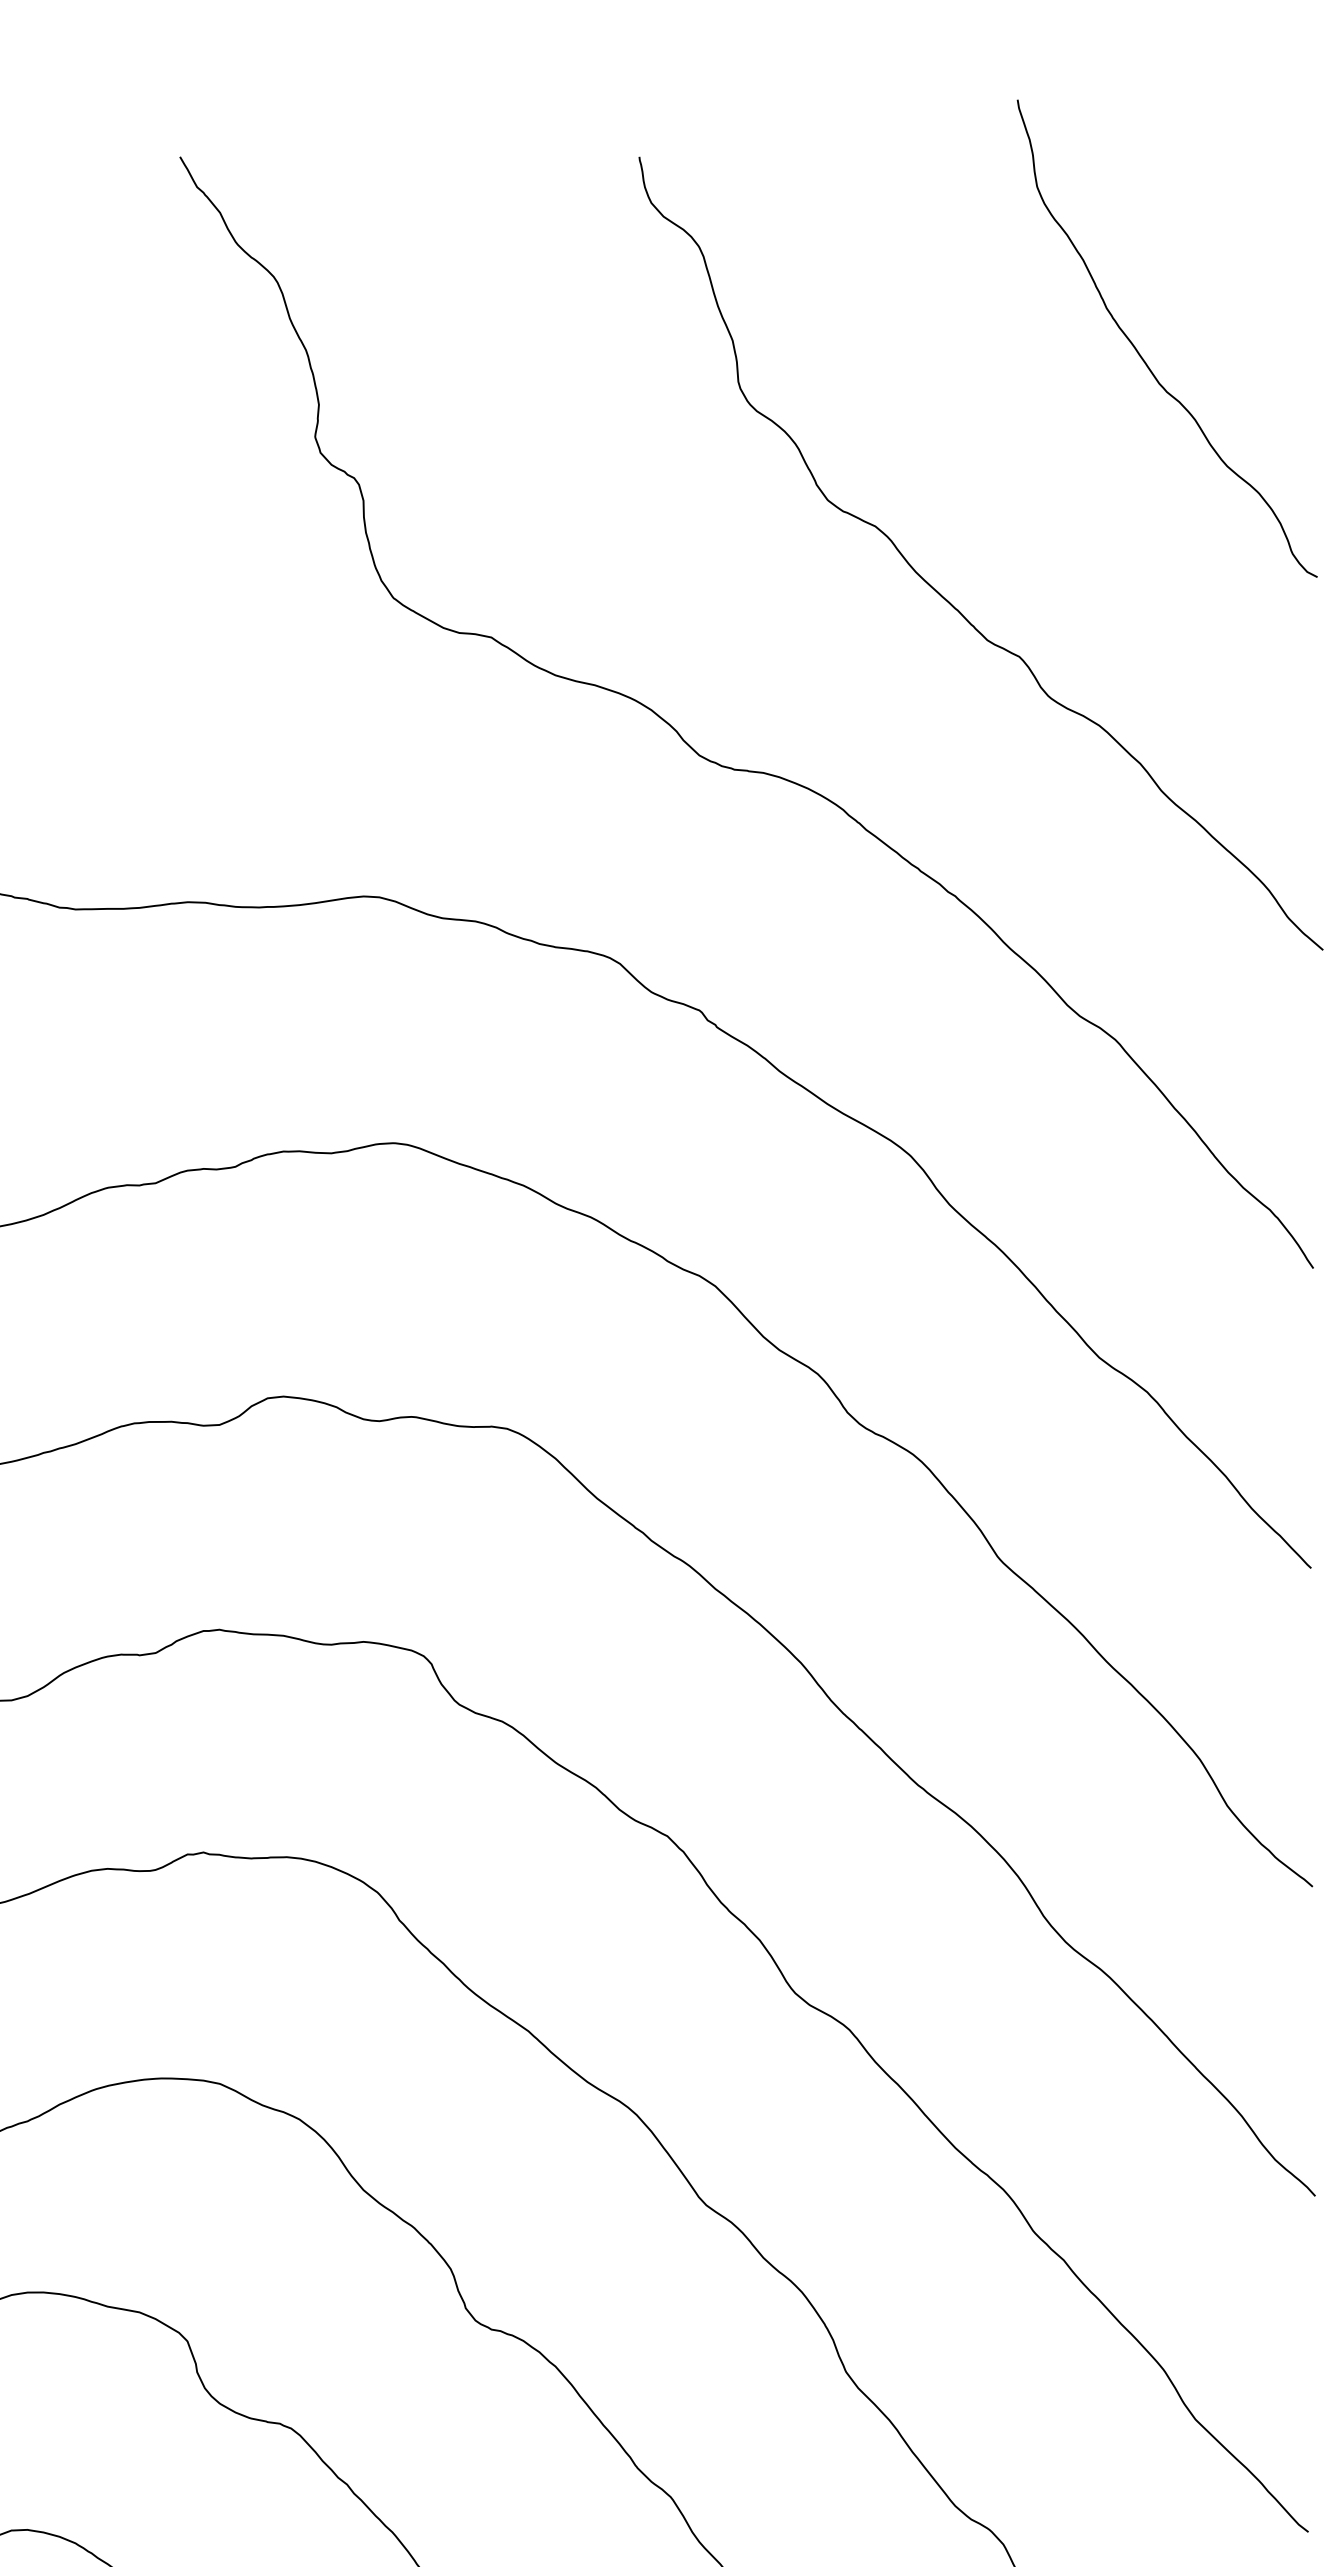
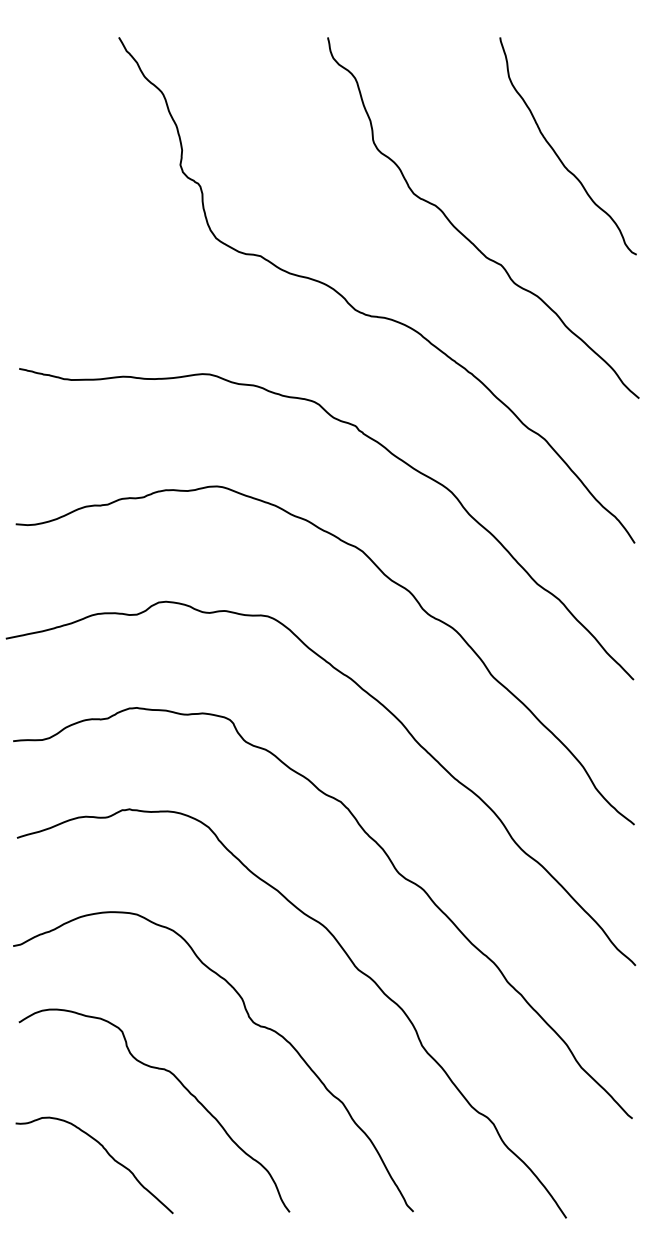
curve: (1141, 352) -> (556, 152), moved

